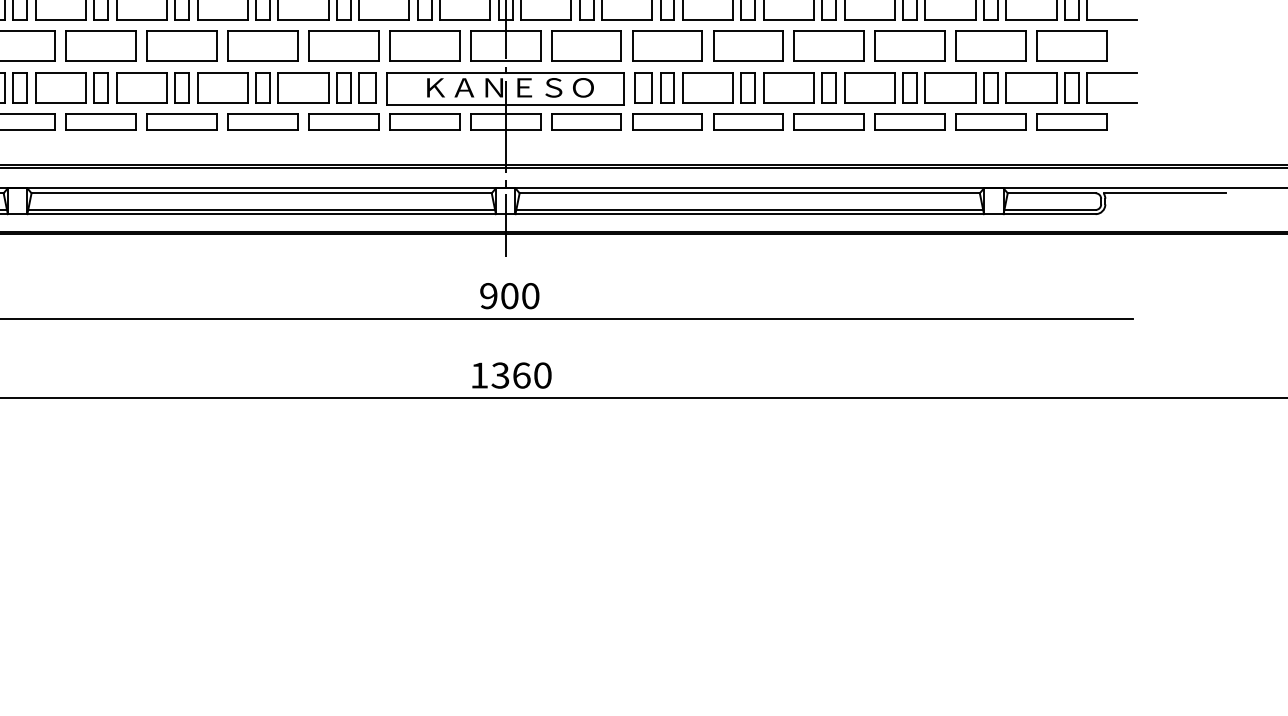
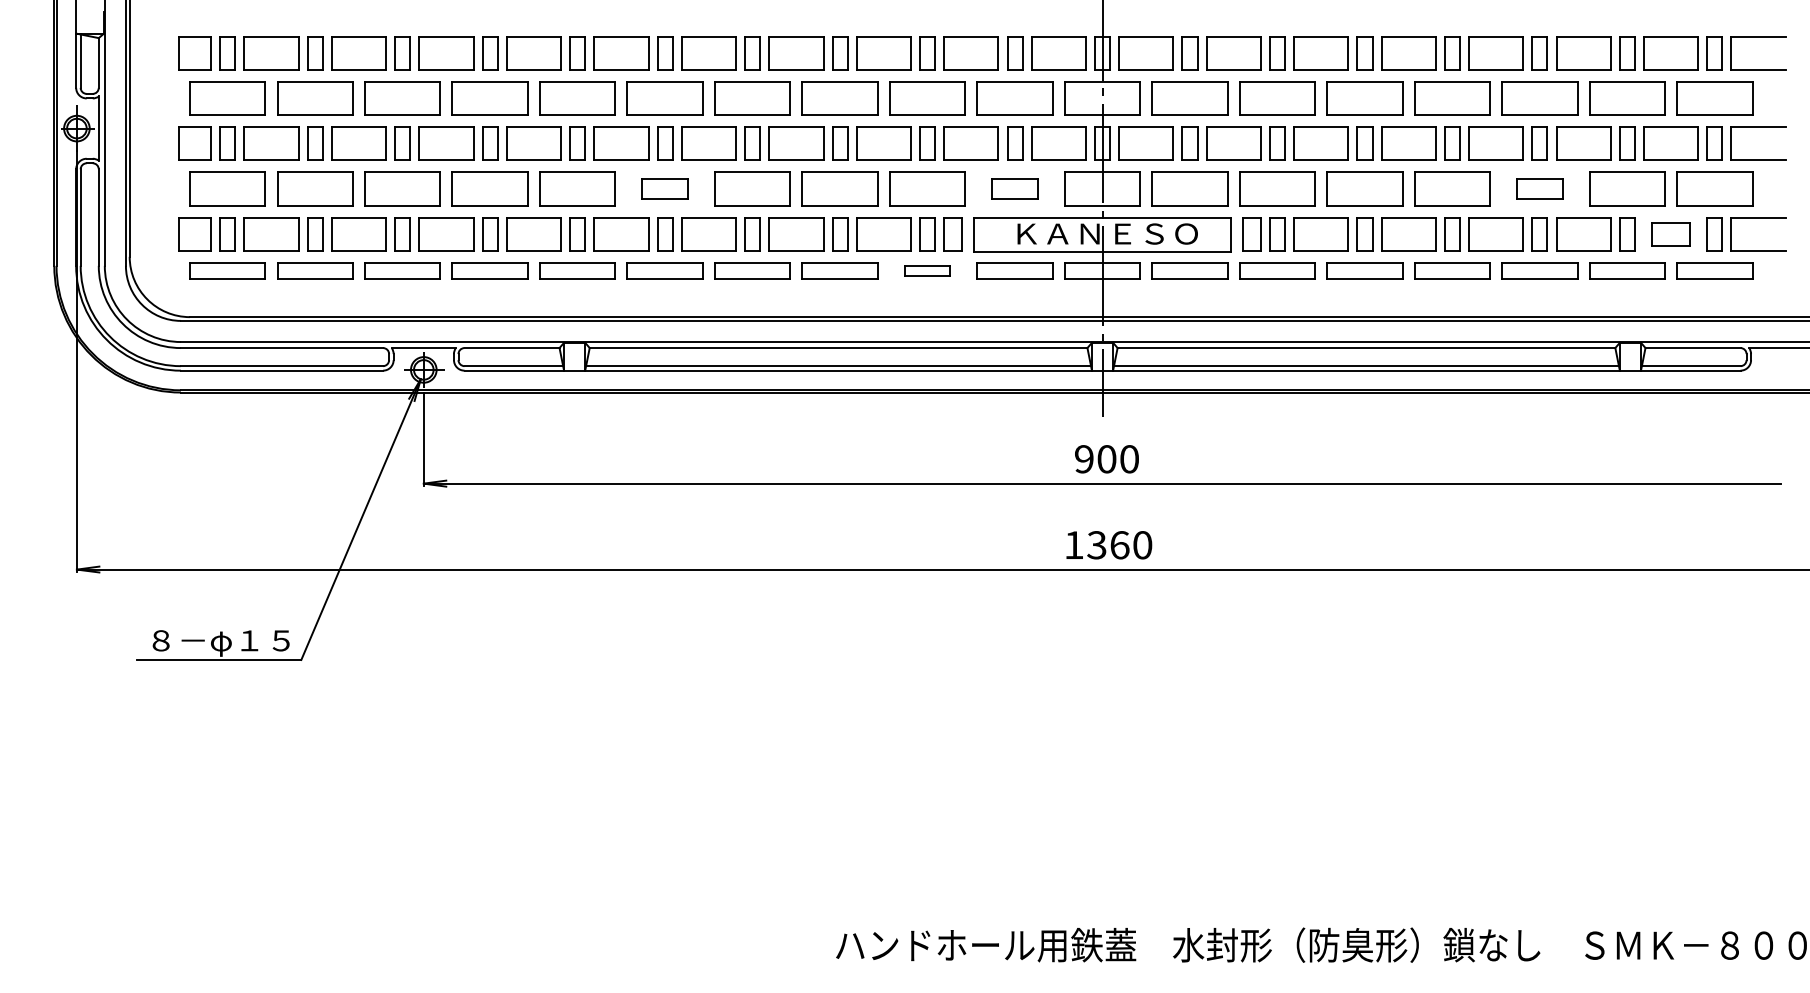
part: (100, 45) -> (664, 188), size x0.6
part: (424, 45) -> (1014, 188), size x0.6
part: (909, 45) -> (1539, 188), size x0.6
part: (1030, 88) -> (1670, 234), size x0.7
part: (343, 121) -> (927, 270), size x0.6

